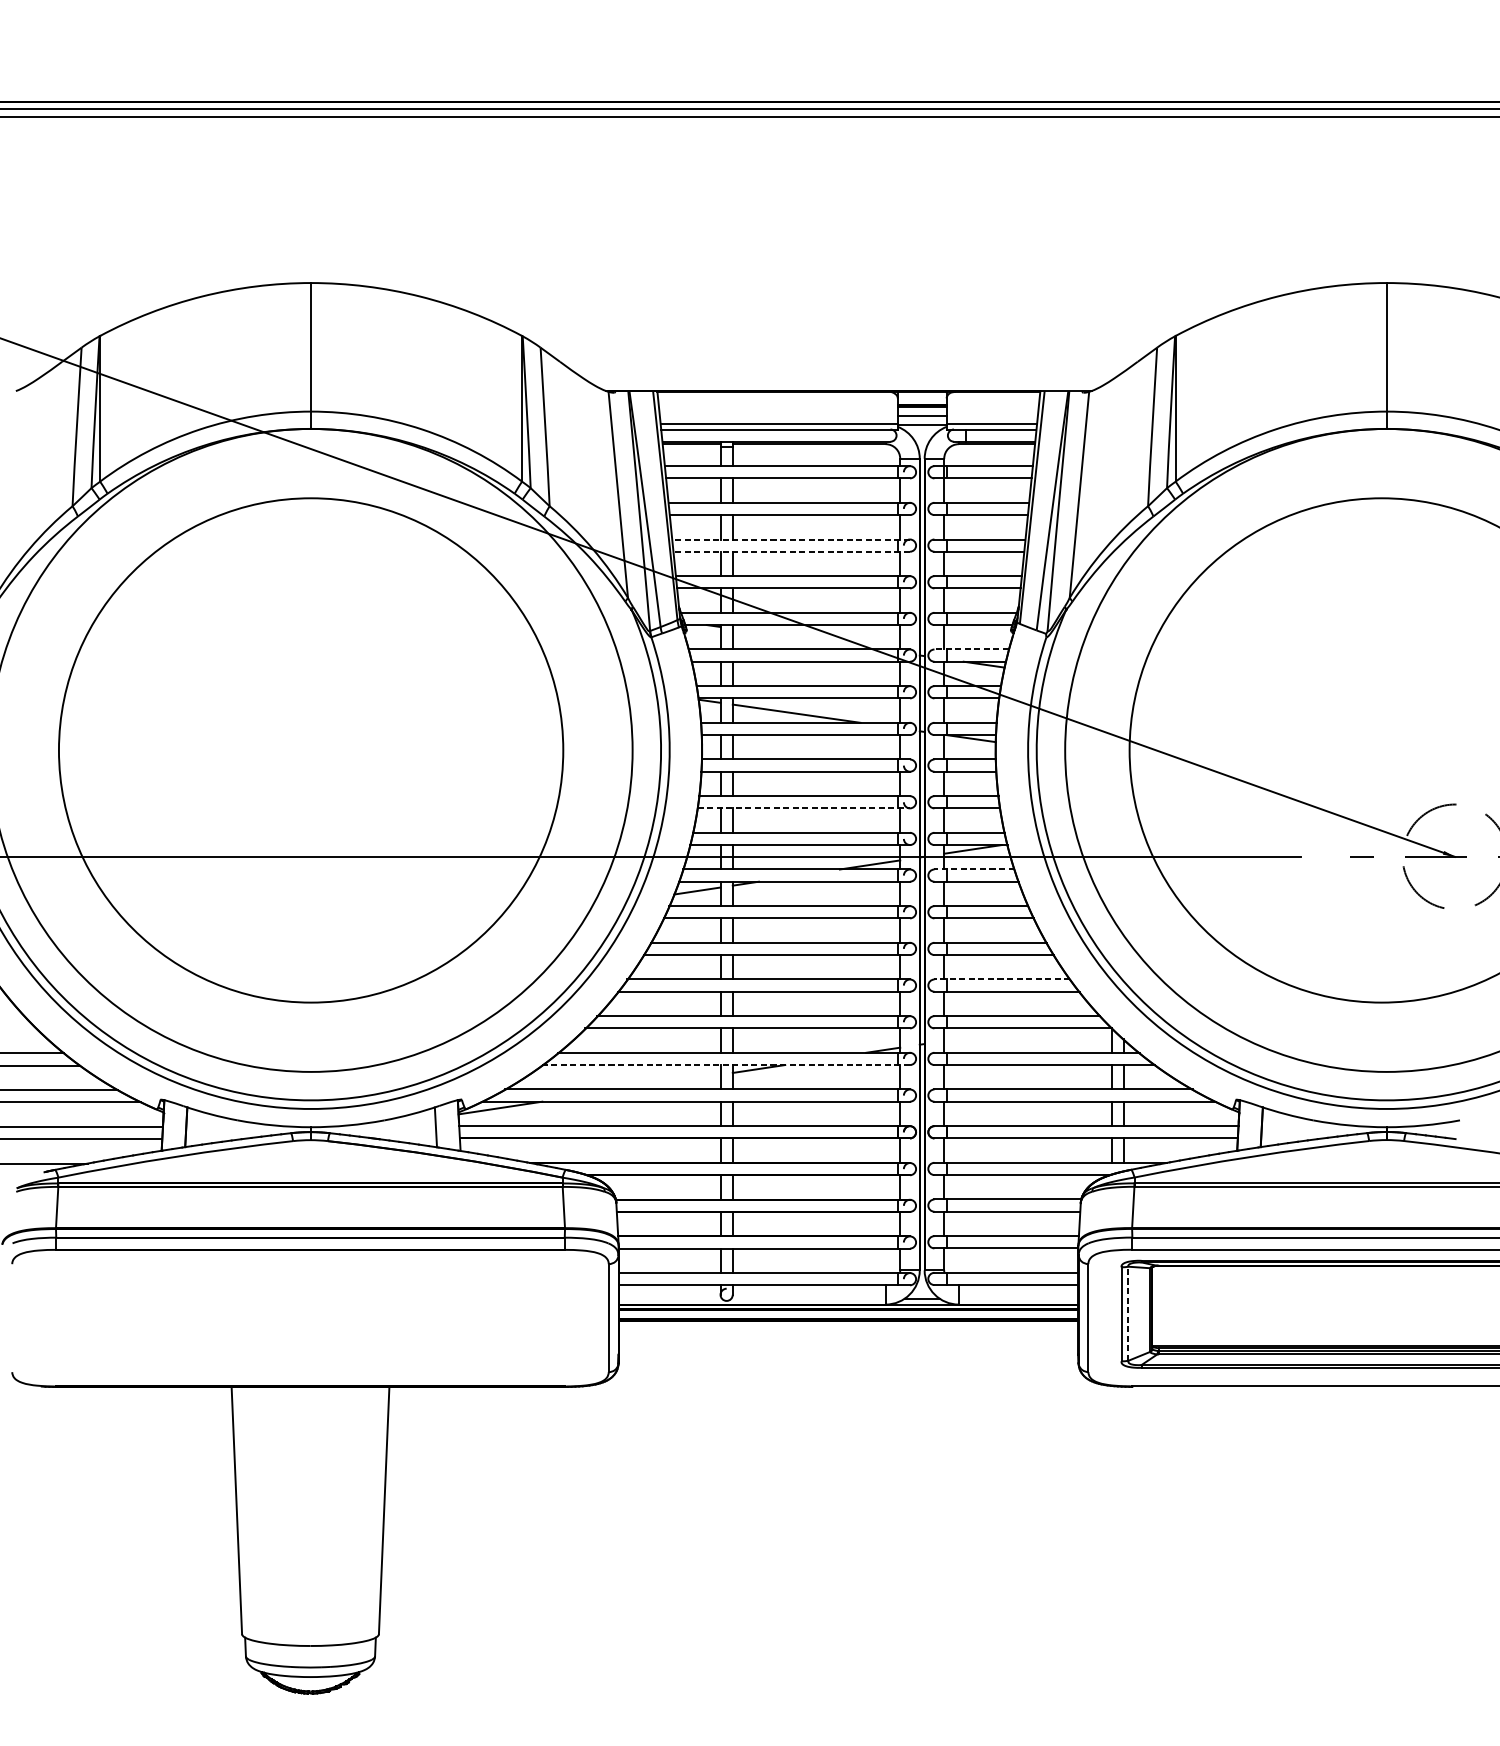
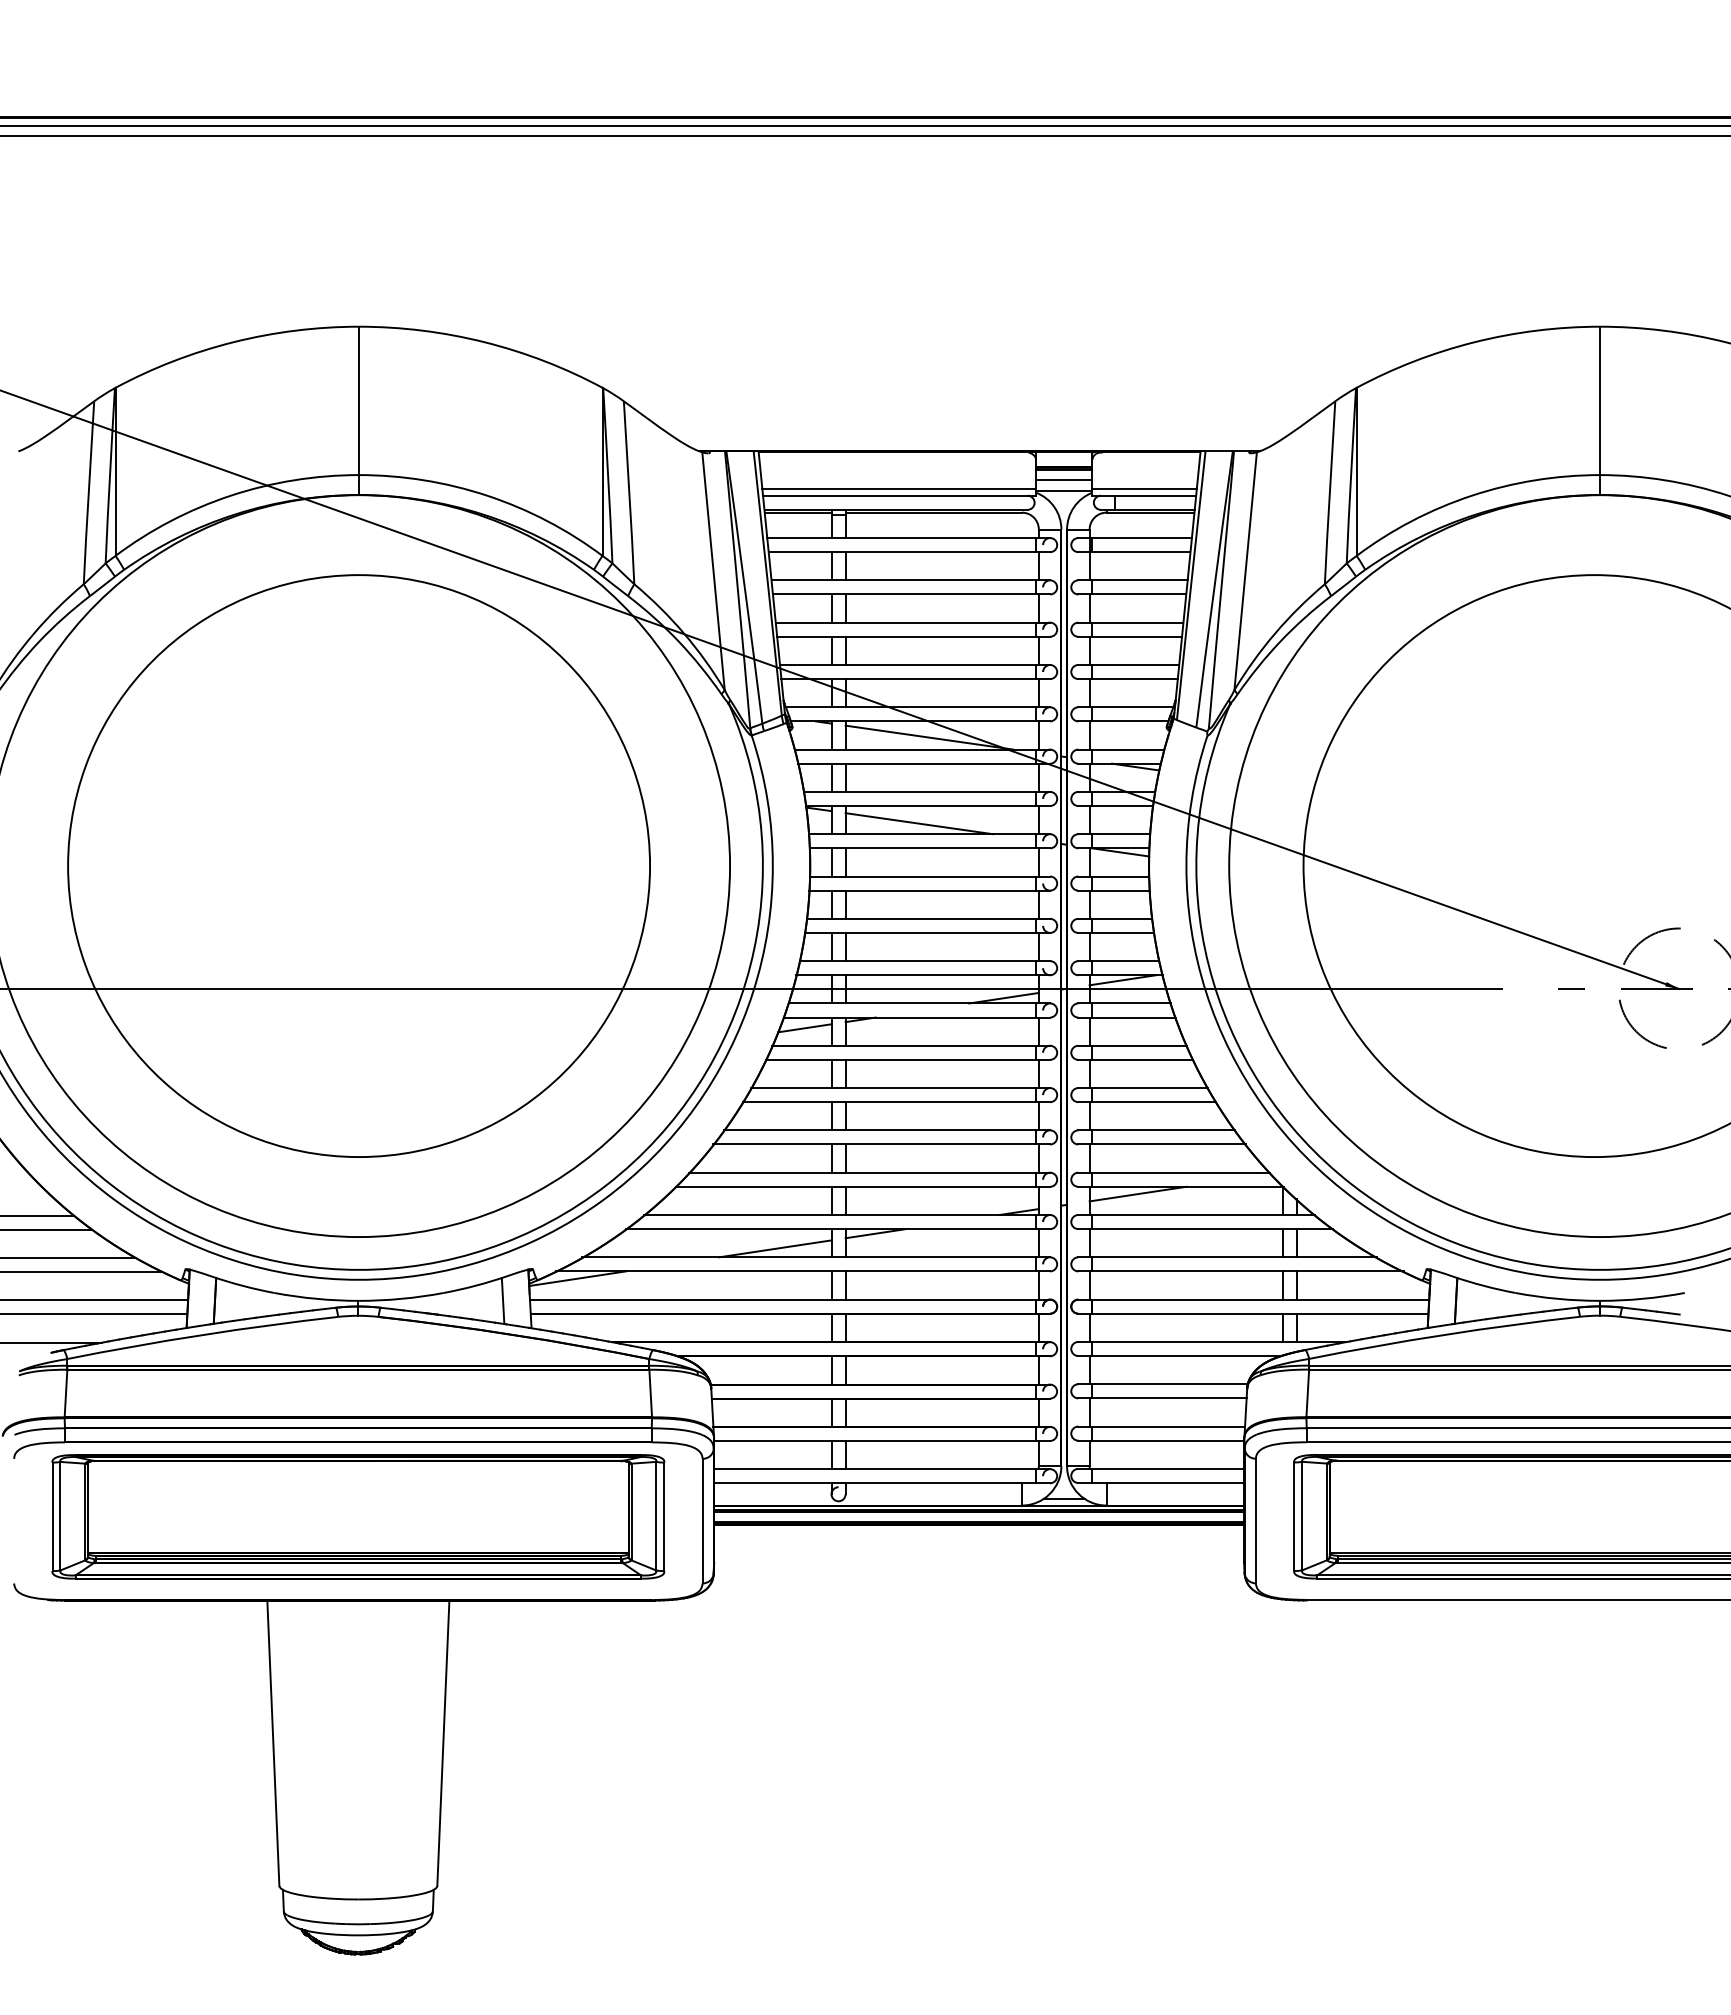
line: (790, 539) -> (912, 622), dashed -> solid
line: (791, 551) -> (913, 636), dashed -> solid
line: (805, 639) -> (929, 737), added
line: (971, 649) -> (1121, 749), dashed -> solid
line: (803, 808) -> (927, 932), dashed -> solid
line: (974, 869) -> (1124, 1003), dashed -> solid
line: (1002, 979) -> (1156, 1130), dashed -> solid
line: (985, 1034) -> (1137, 1193), added
line: (725, 1065) -> (837, 1229), dashed -> solid
line: (672, 1081) -> (775, 1248), added
line: (1128, 1313) -> (1302, 1515), dashed -> solid
part: (310, 1314) -> (358, 1516), added

